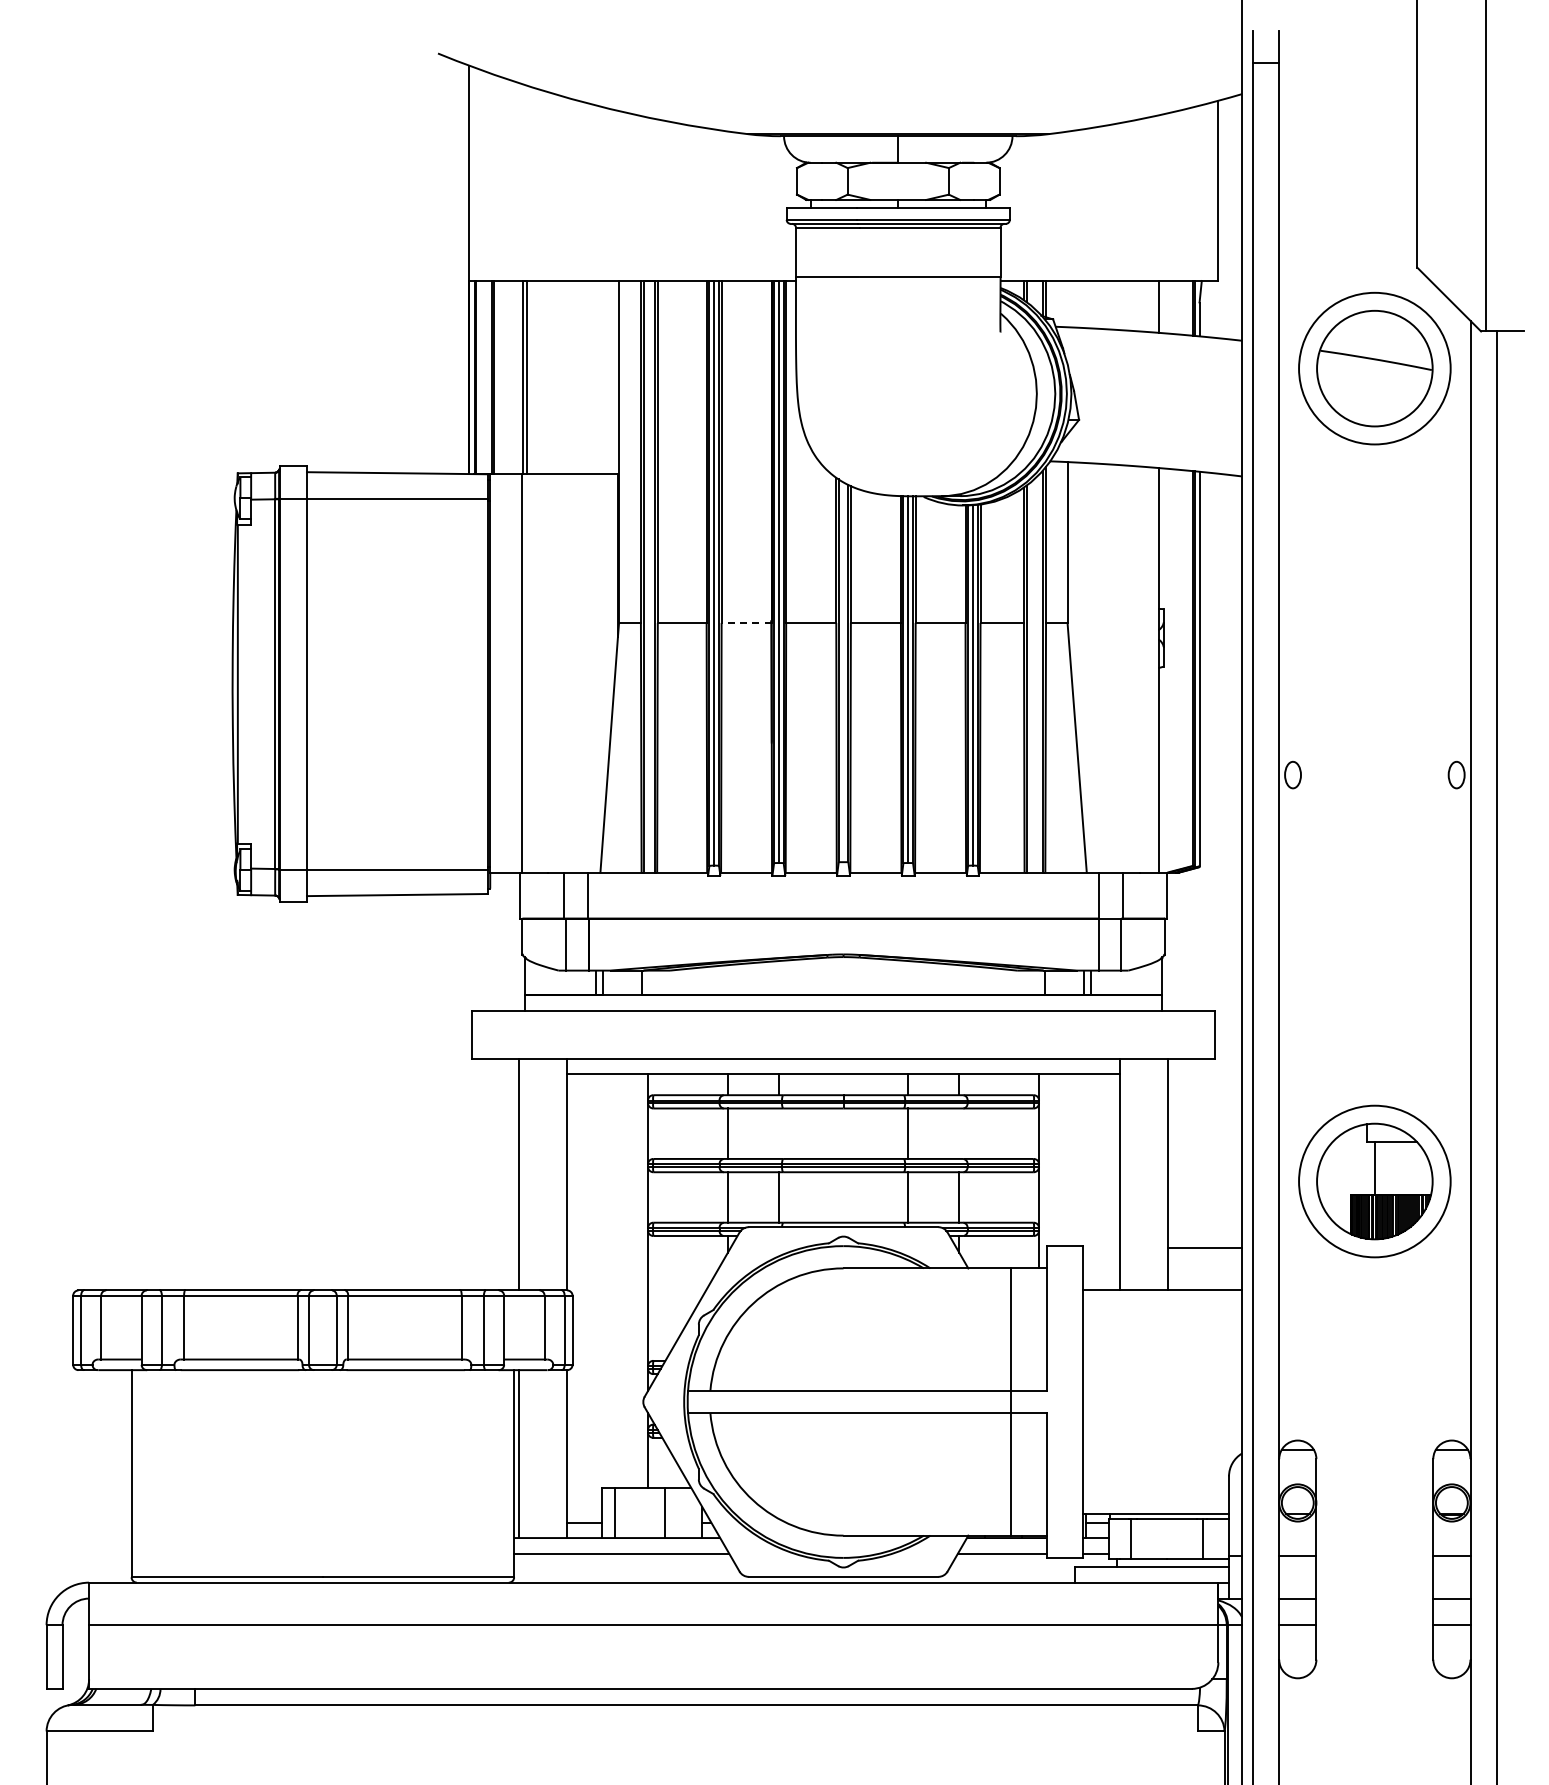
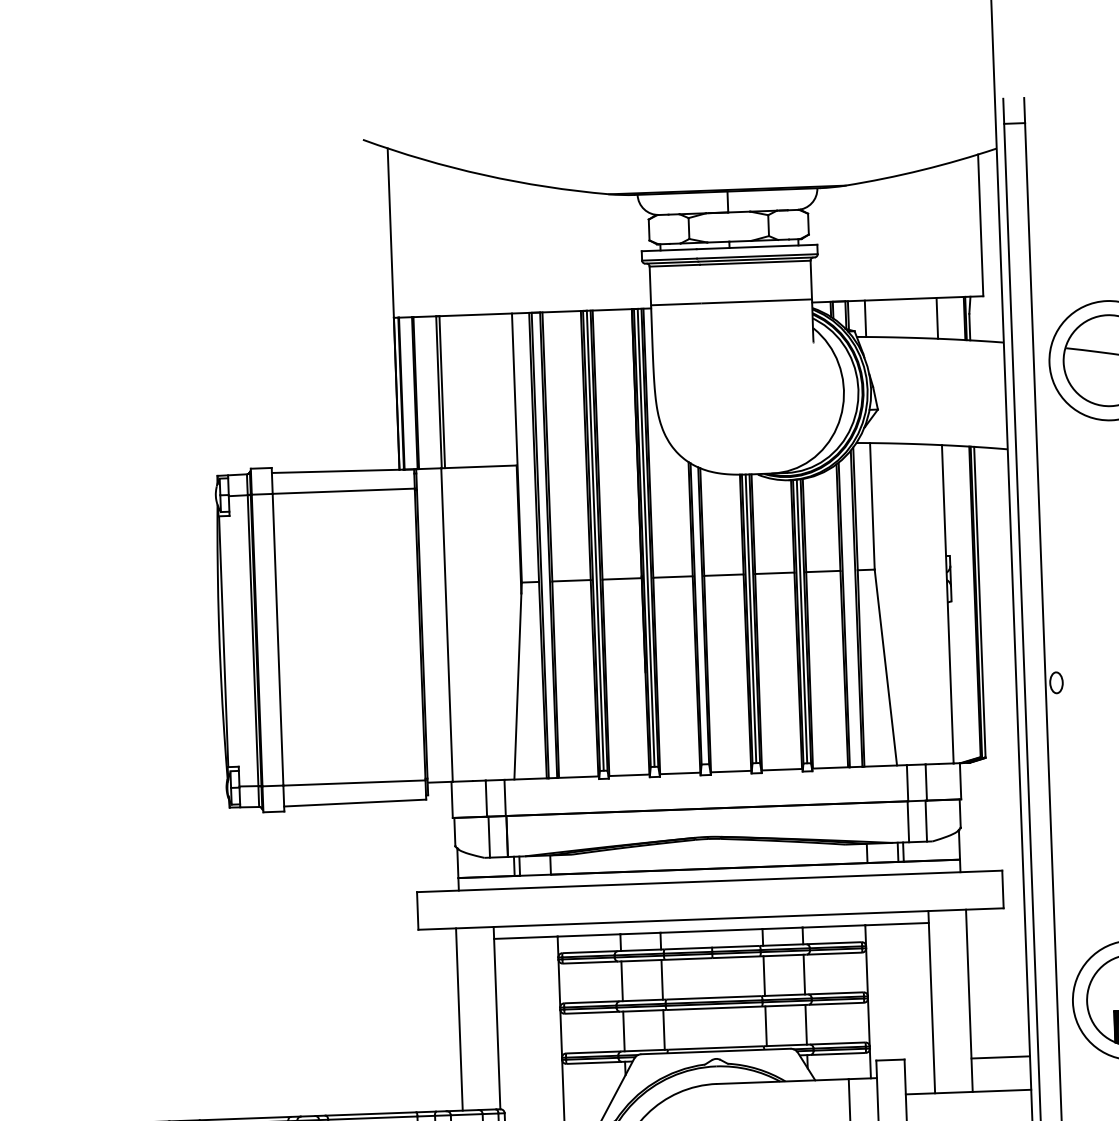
line: (1067, 303) -> (865, 318), added
line: (746, 622) -> (622, 578), dashed -> solid
line: (778, 1133) -> (662, 979), added
line: (959, 1133) -> (804, 974), added

